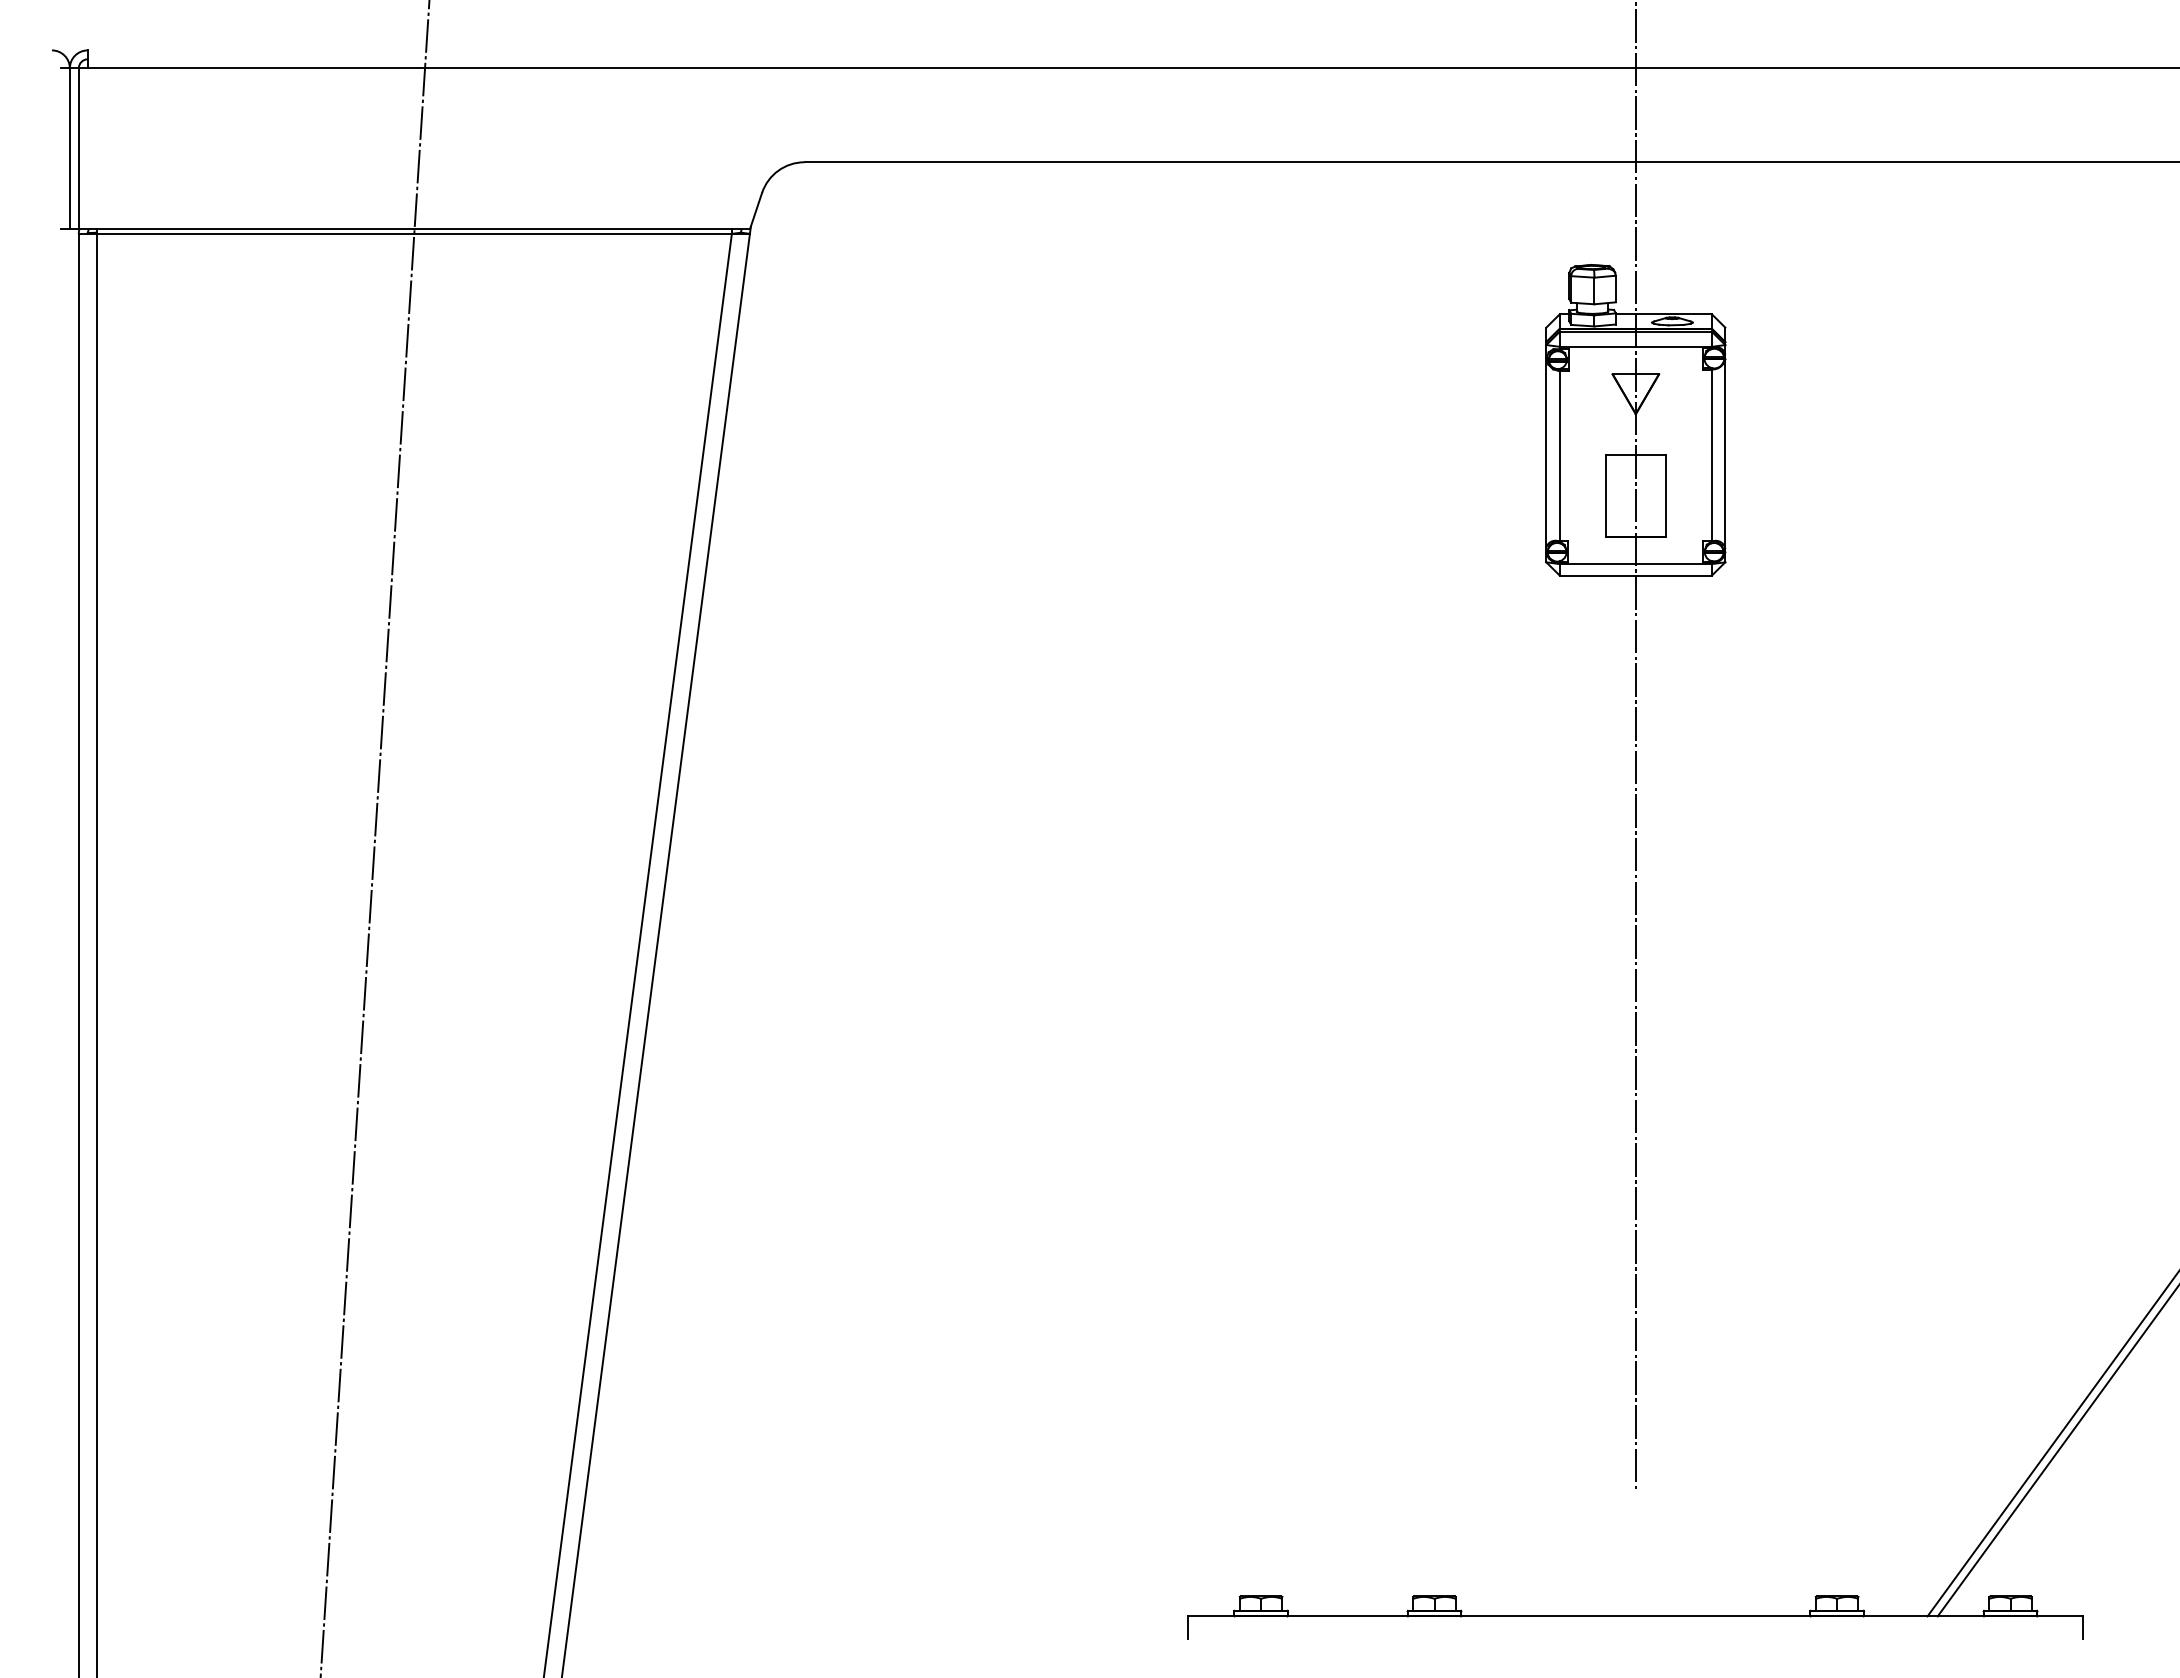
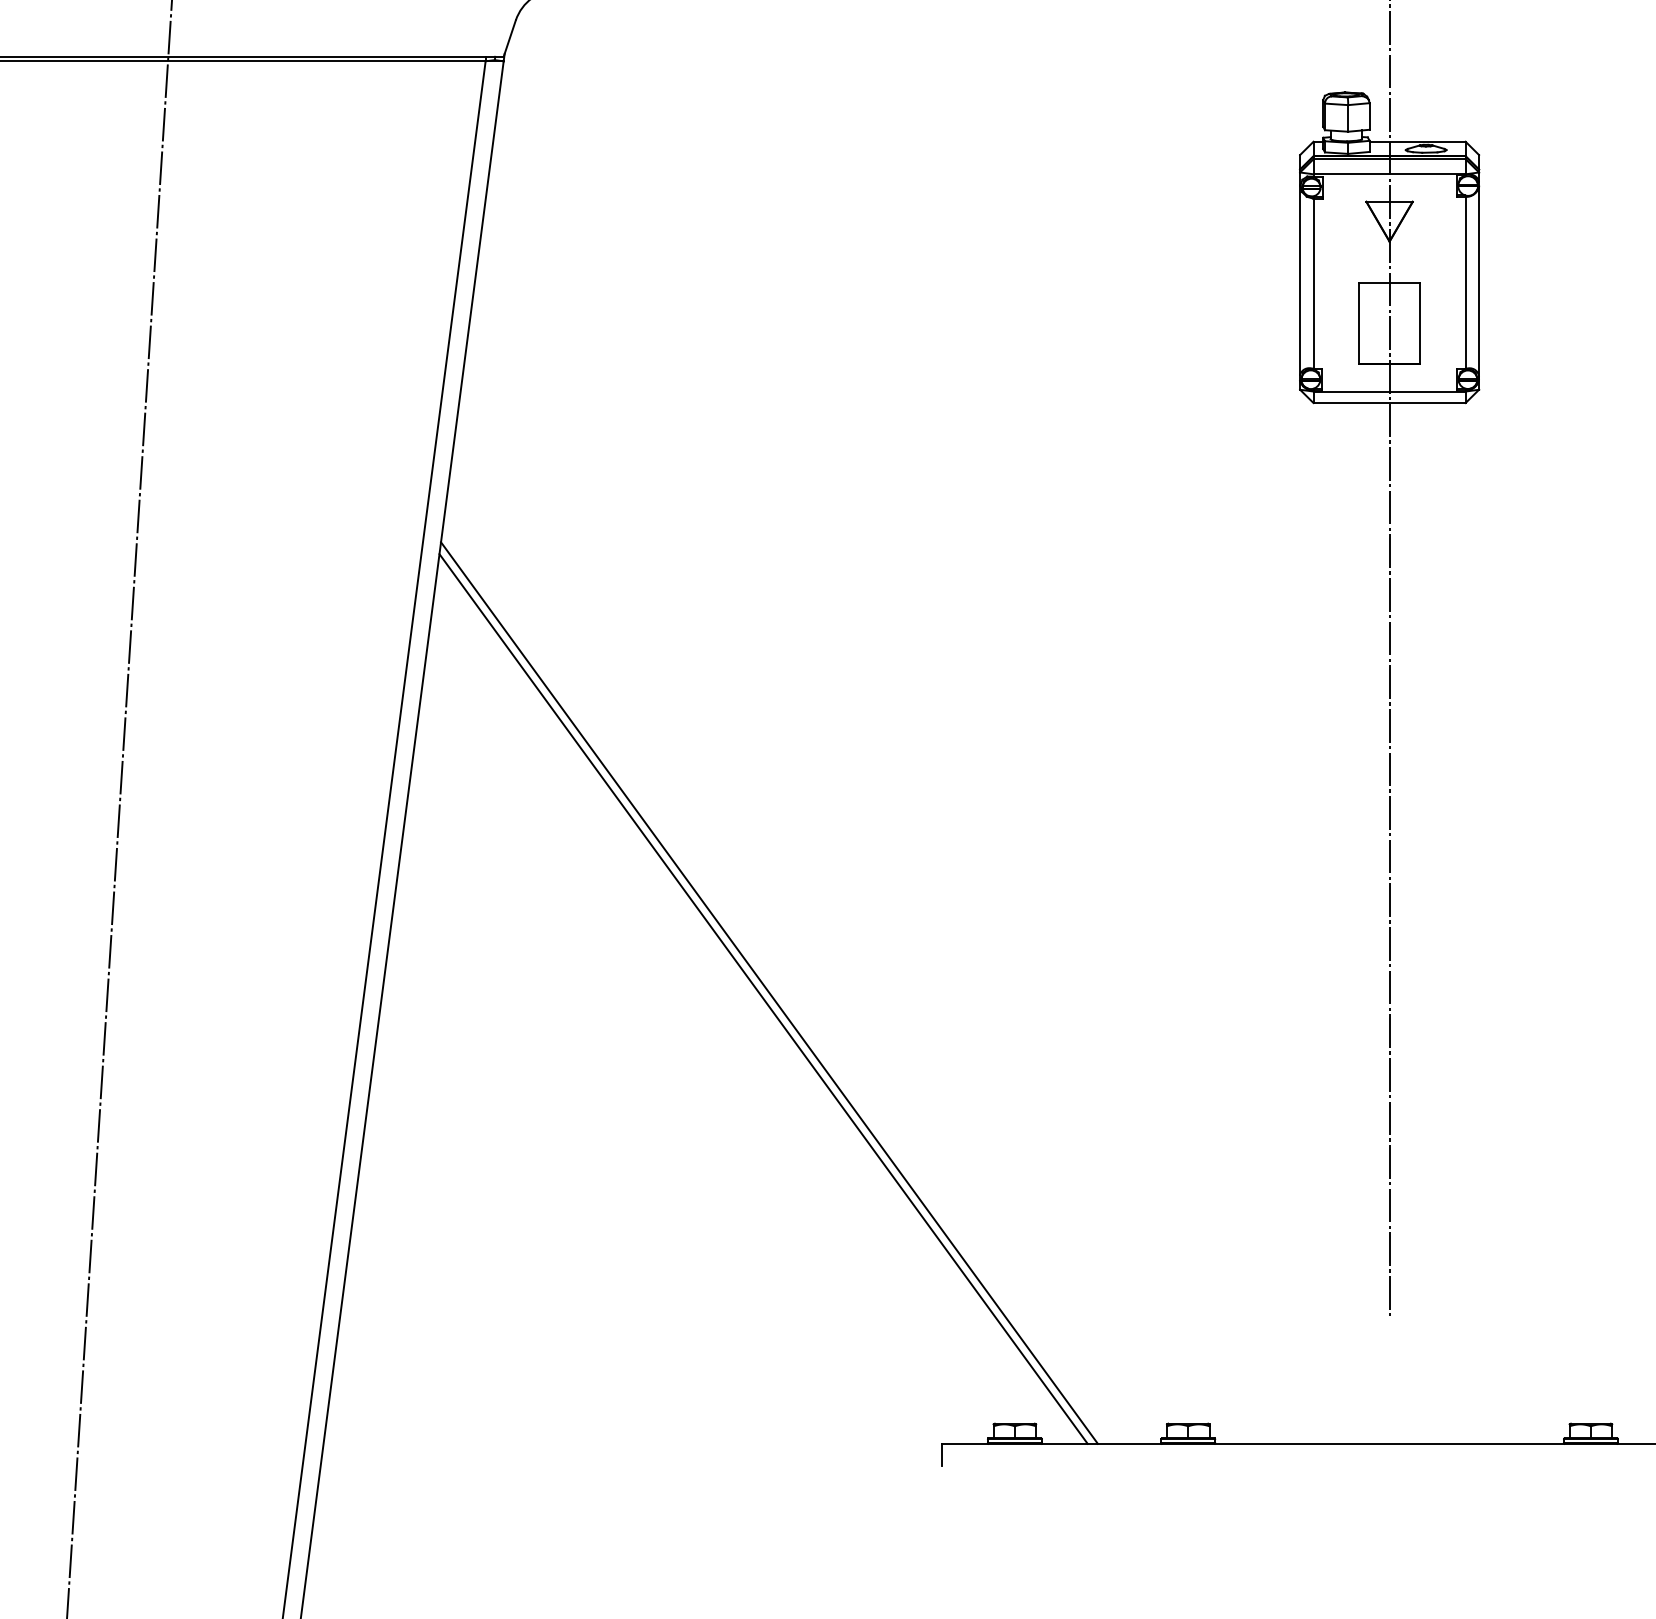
line: (1015, 1165) -> (769, 992), added
line: (1009, 1171) -> (763, 998), added

